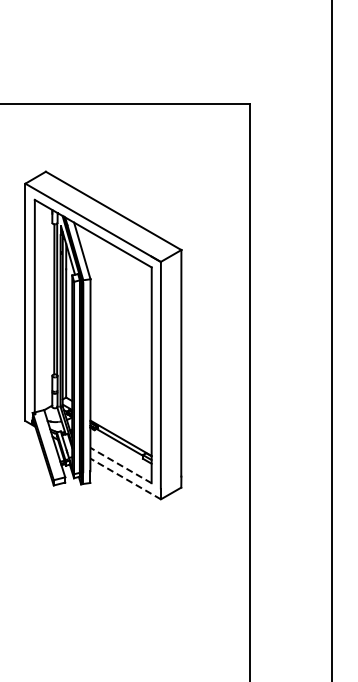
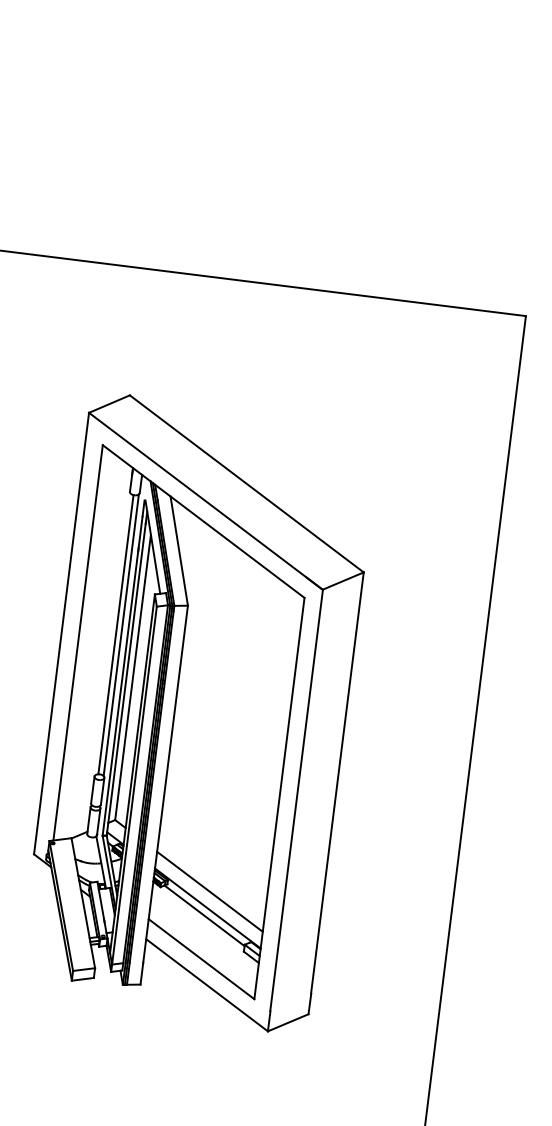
line: (120, 428) -> (209, 890), added
line: (120, 465) -> (200, 959), dashed -> solid
line: (125, 478) -> (206, 984), dashed -> solid

